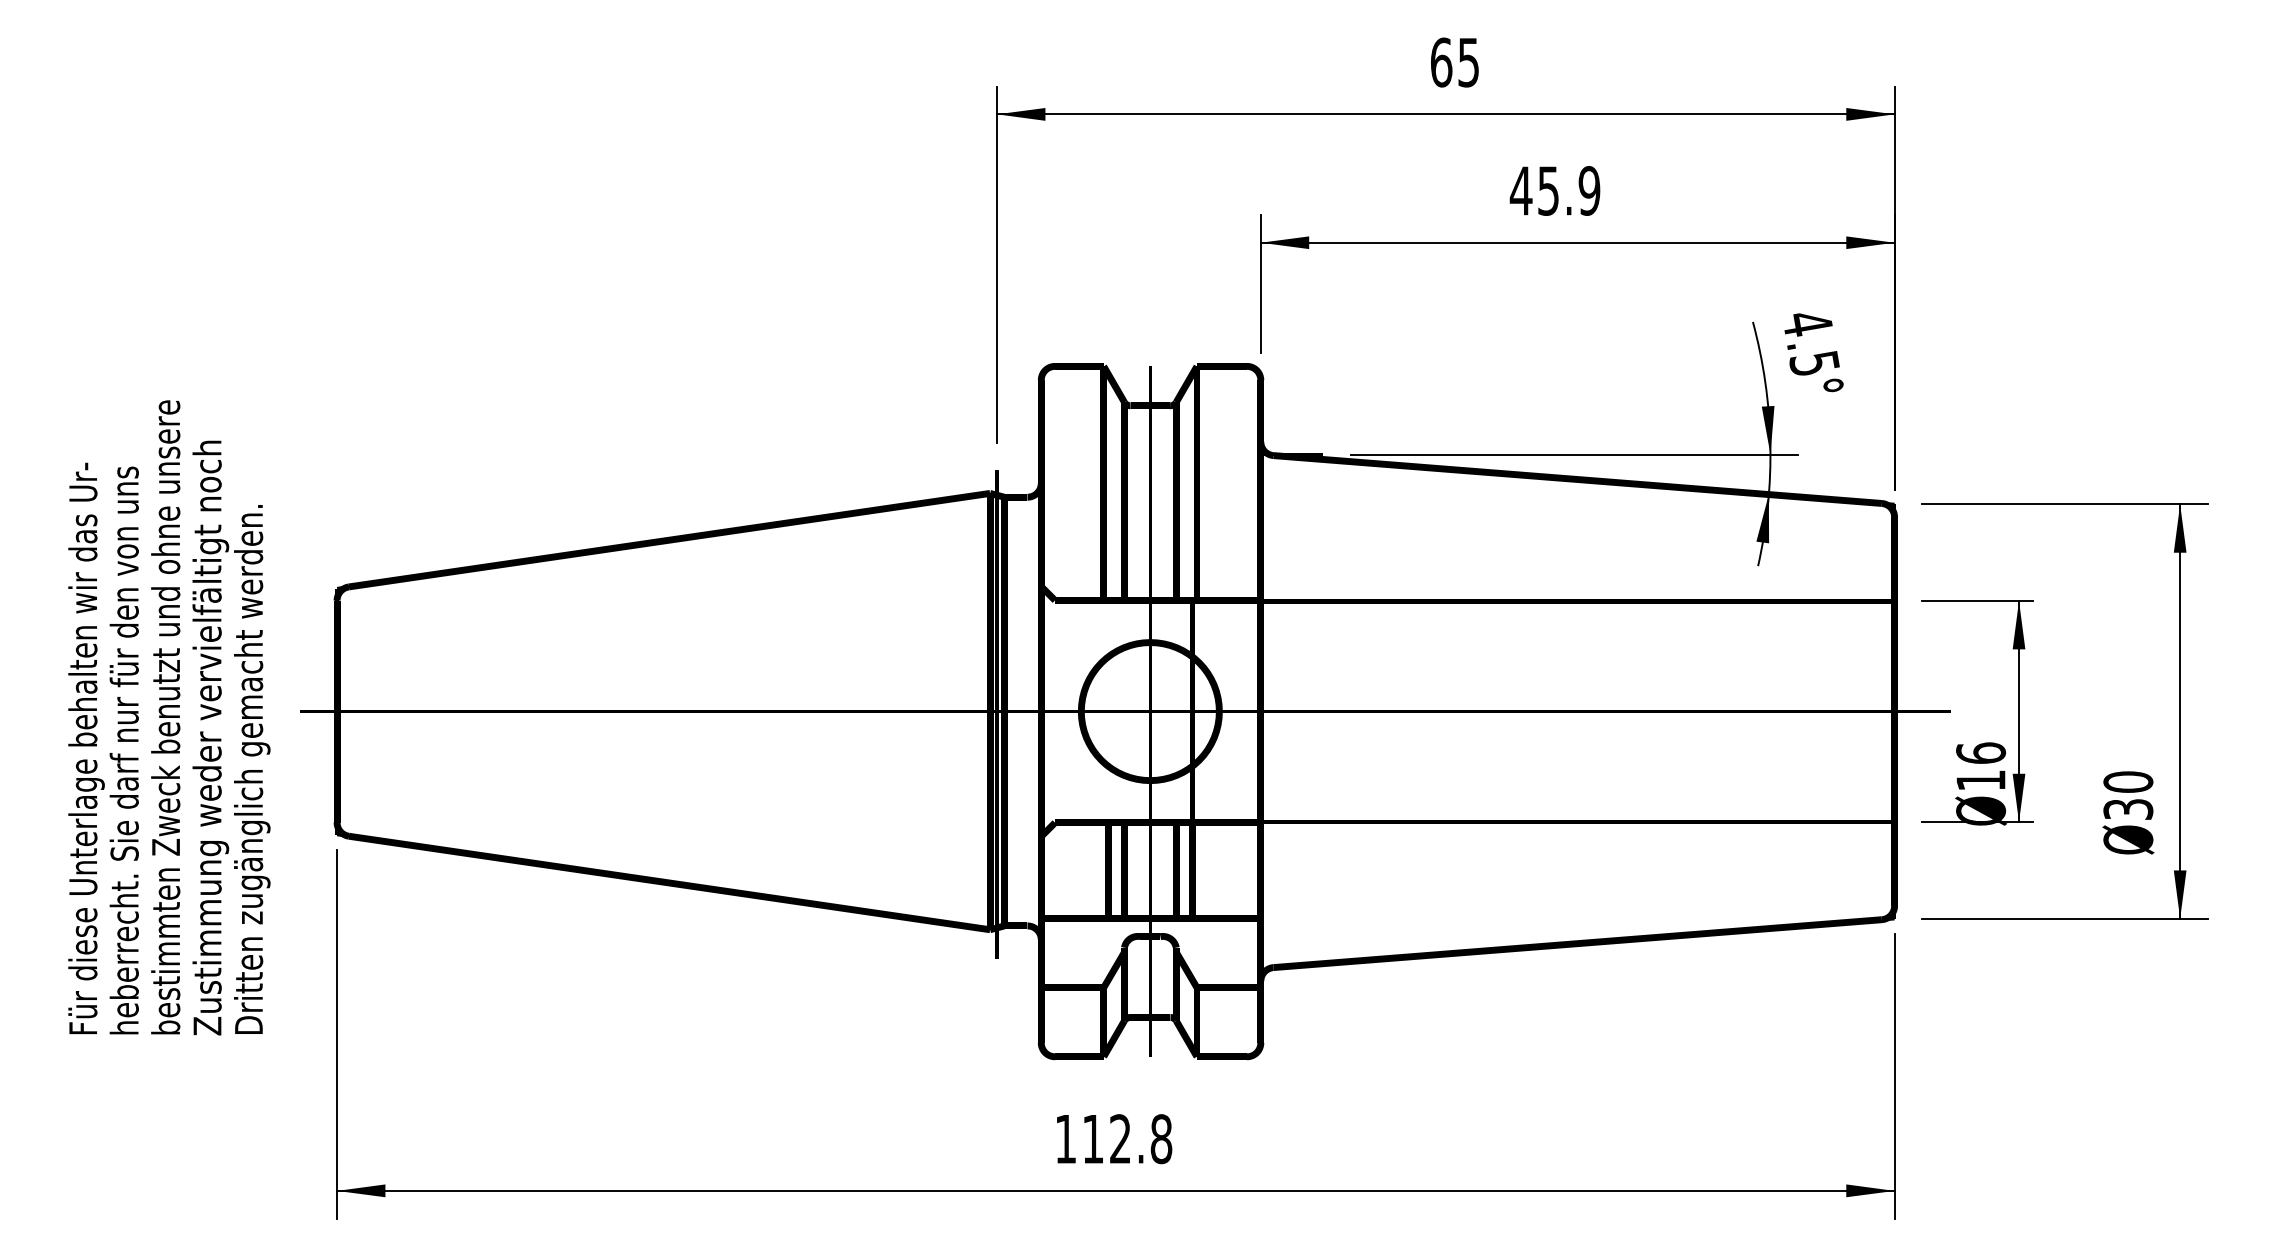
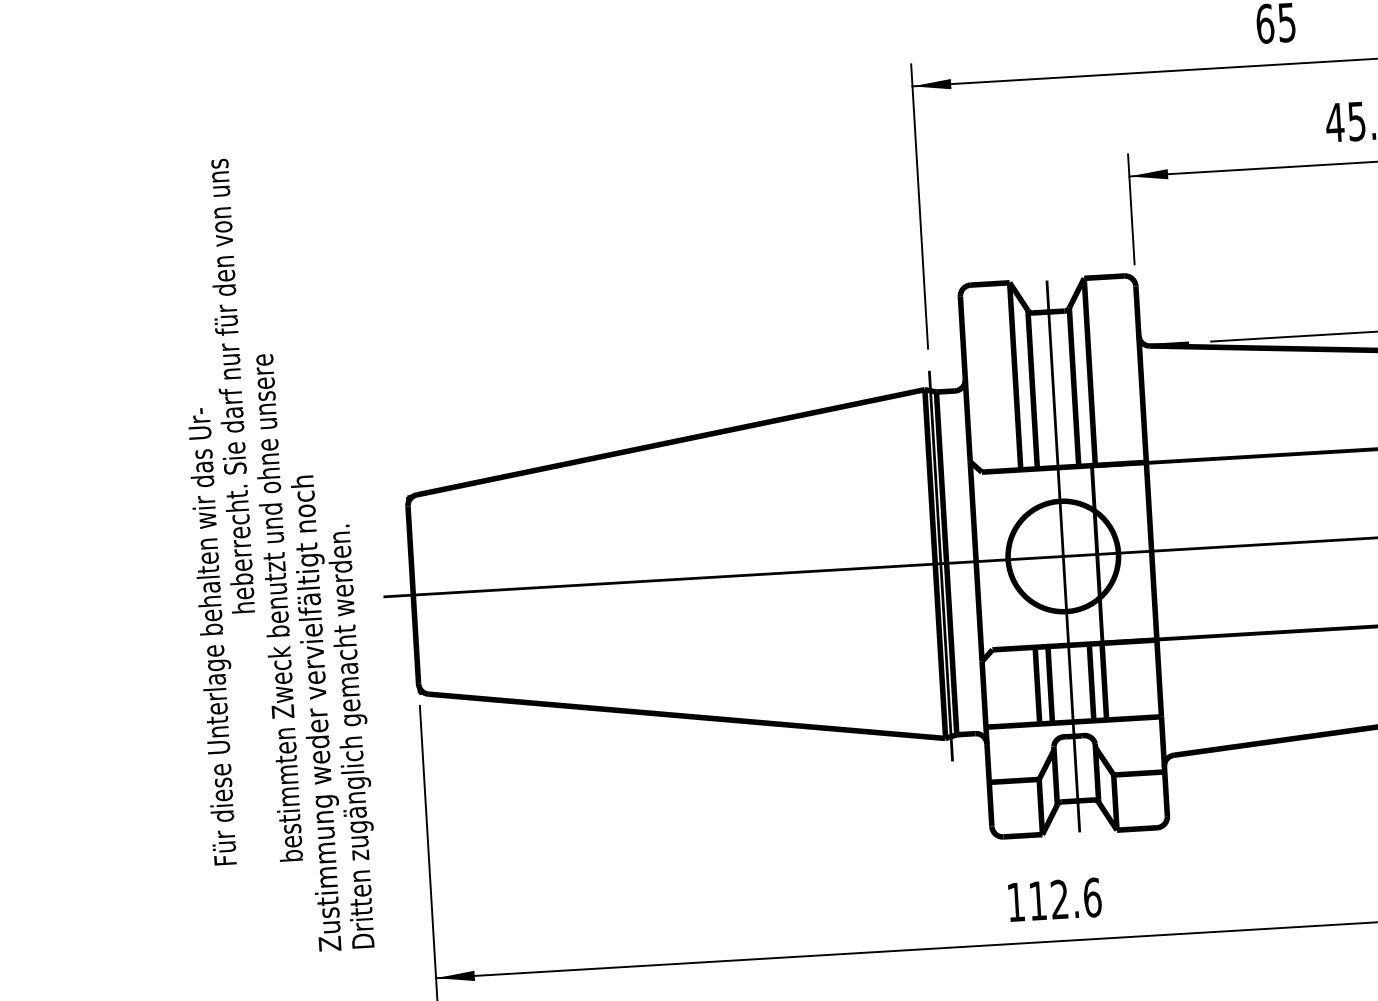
text: (231, 737) -> (335, 711), moved
text: (123, 750) -> (229, 386), moved
text: (1161, 1139) -> (1092, 897), 112.8 -> 112.6

